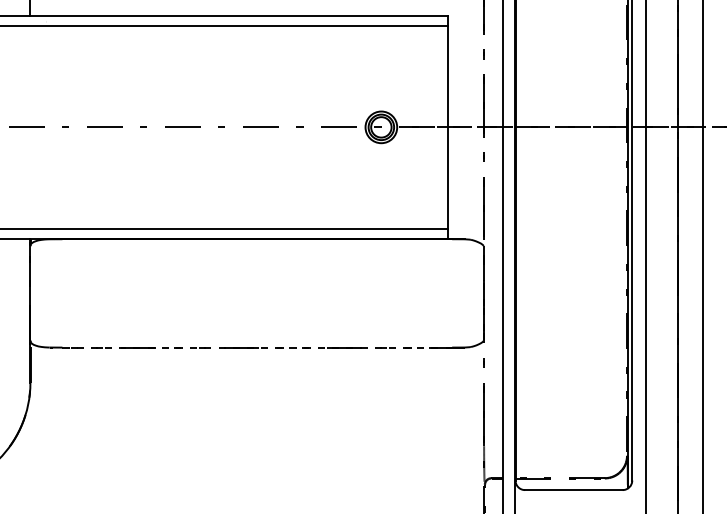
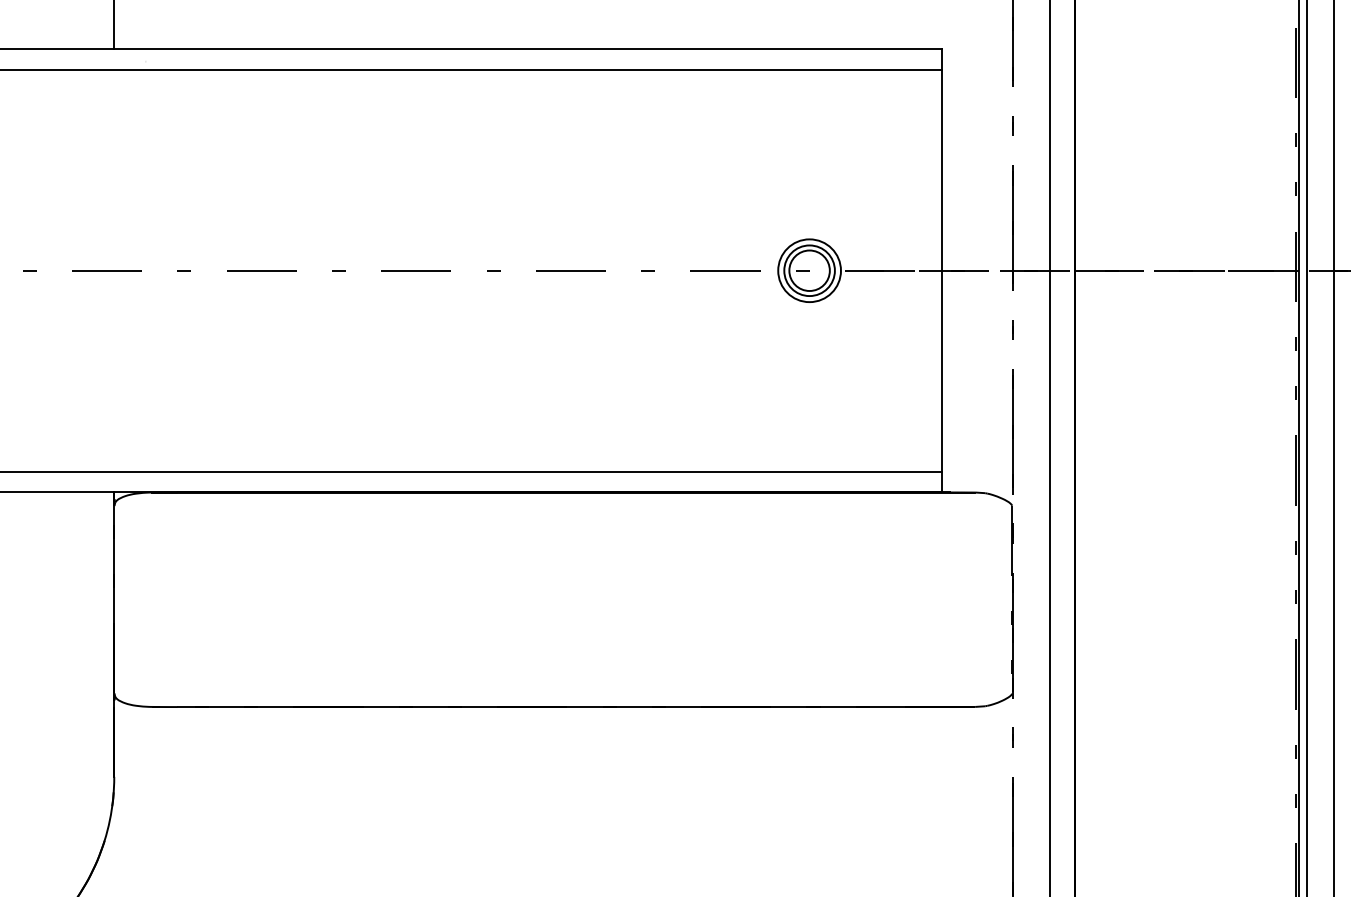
line: (257, 347) -> (564, 706), dashed -> solid

